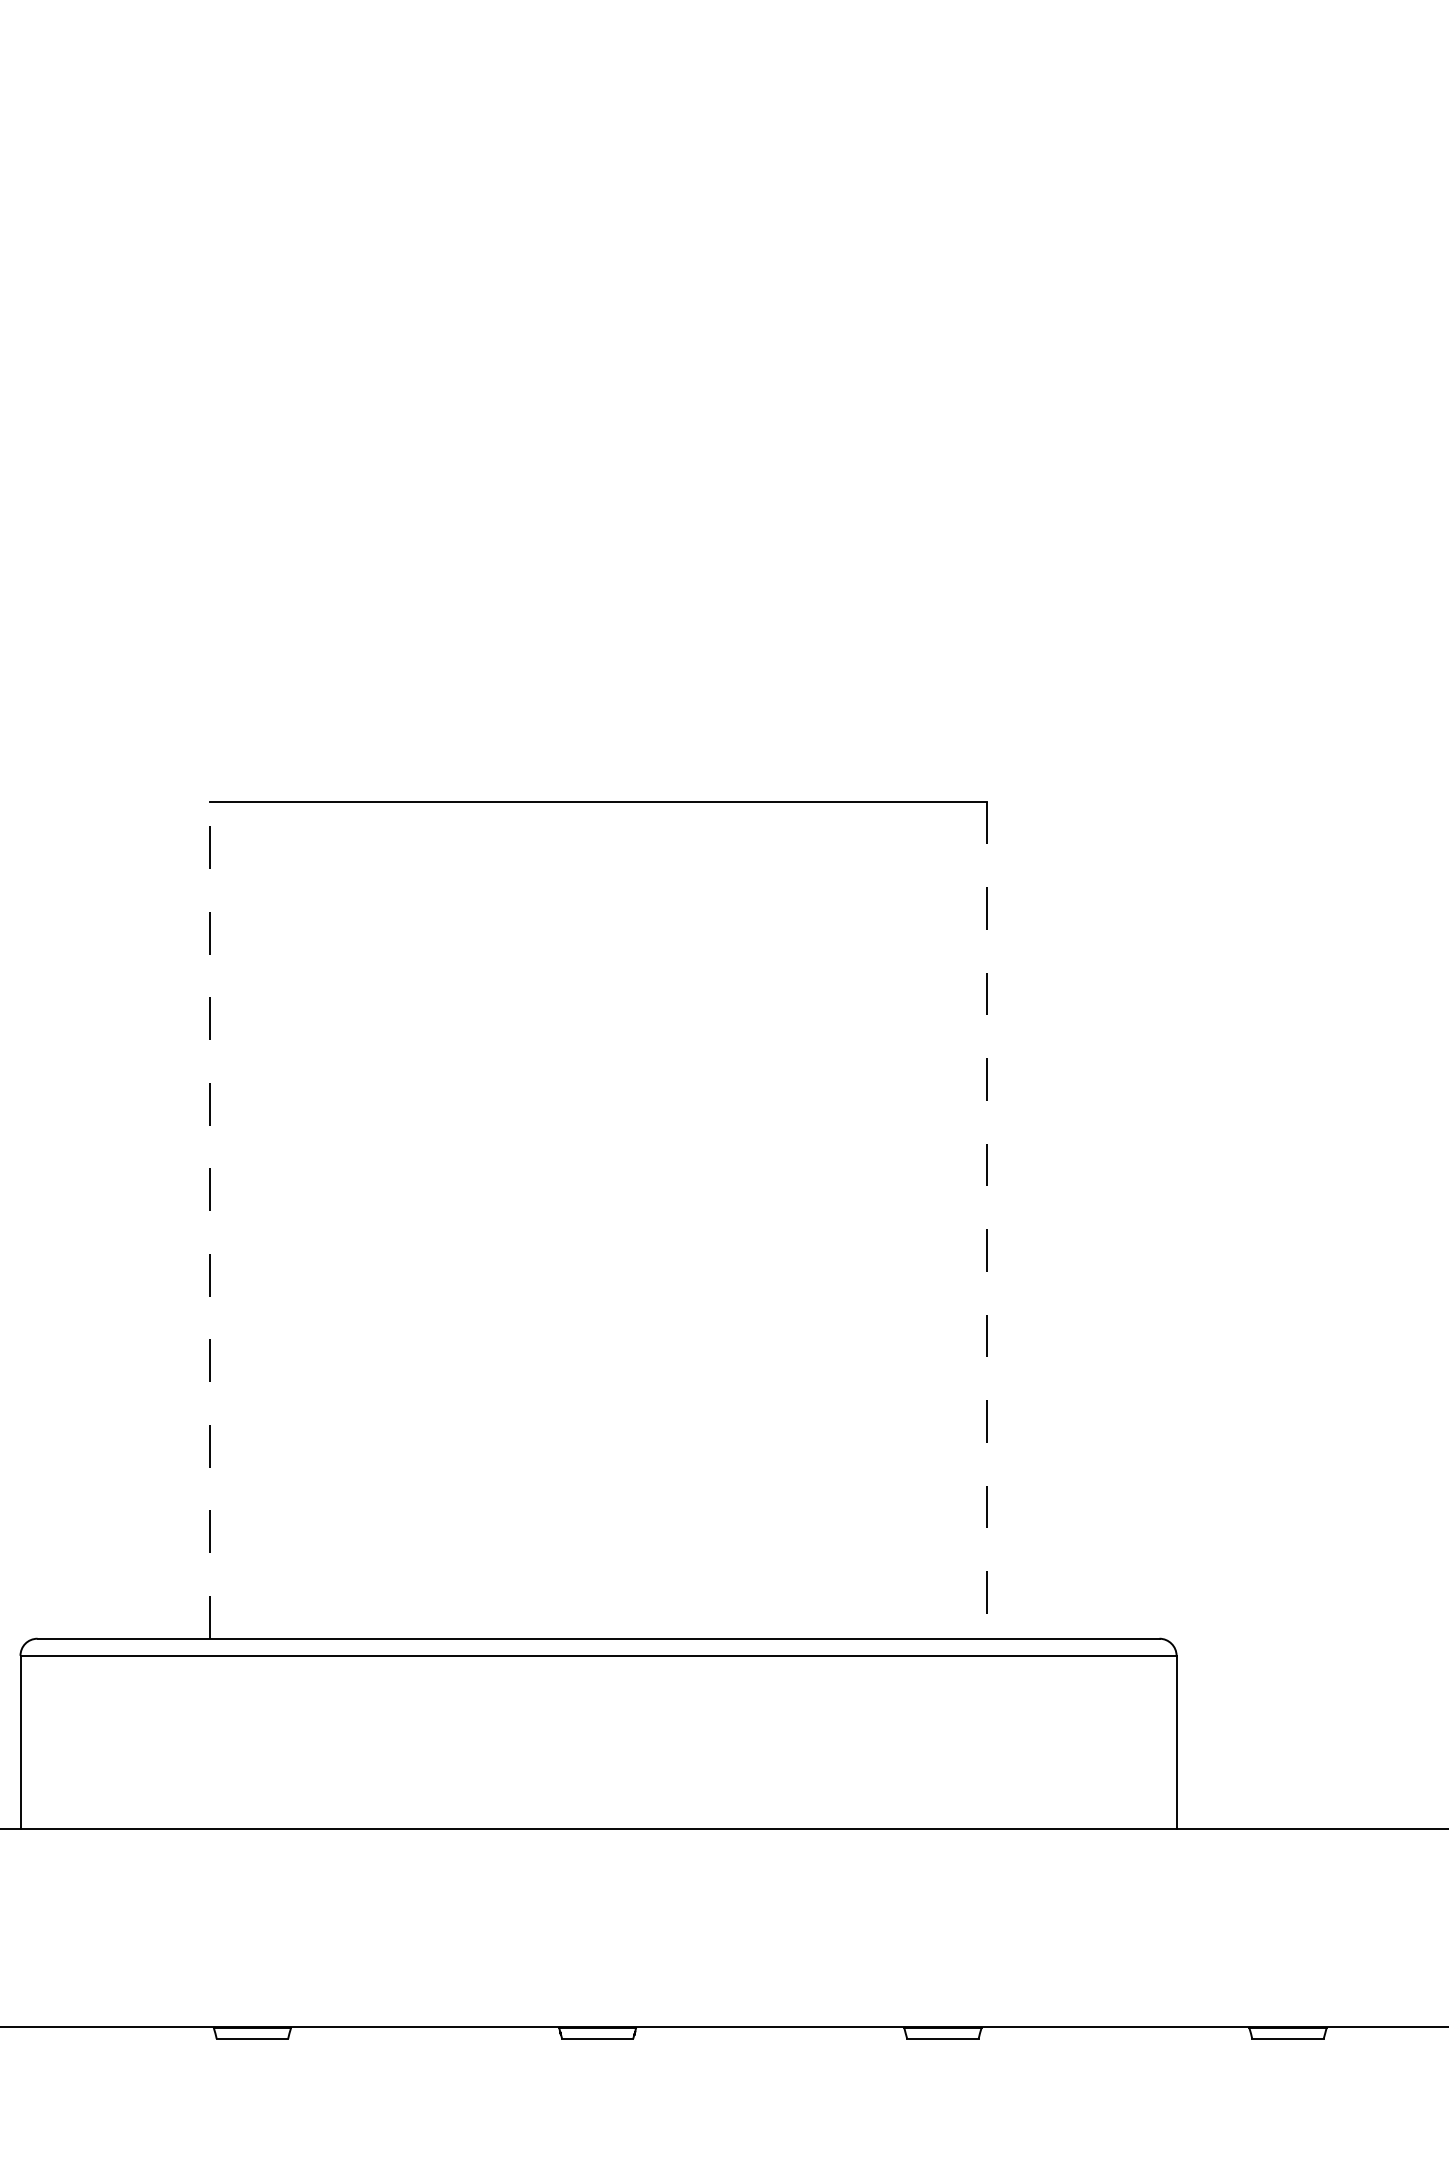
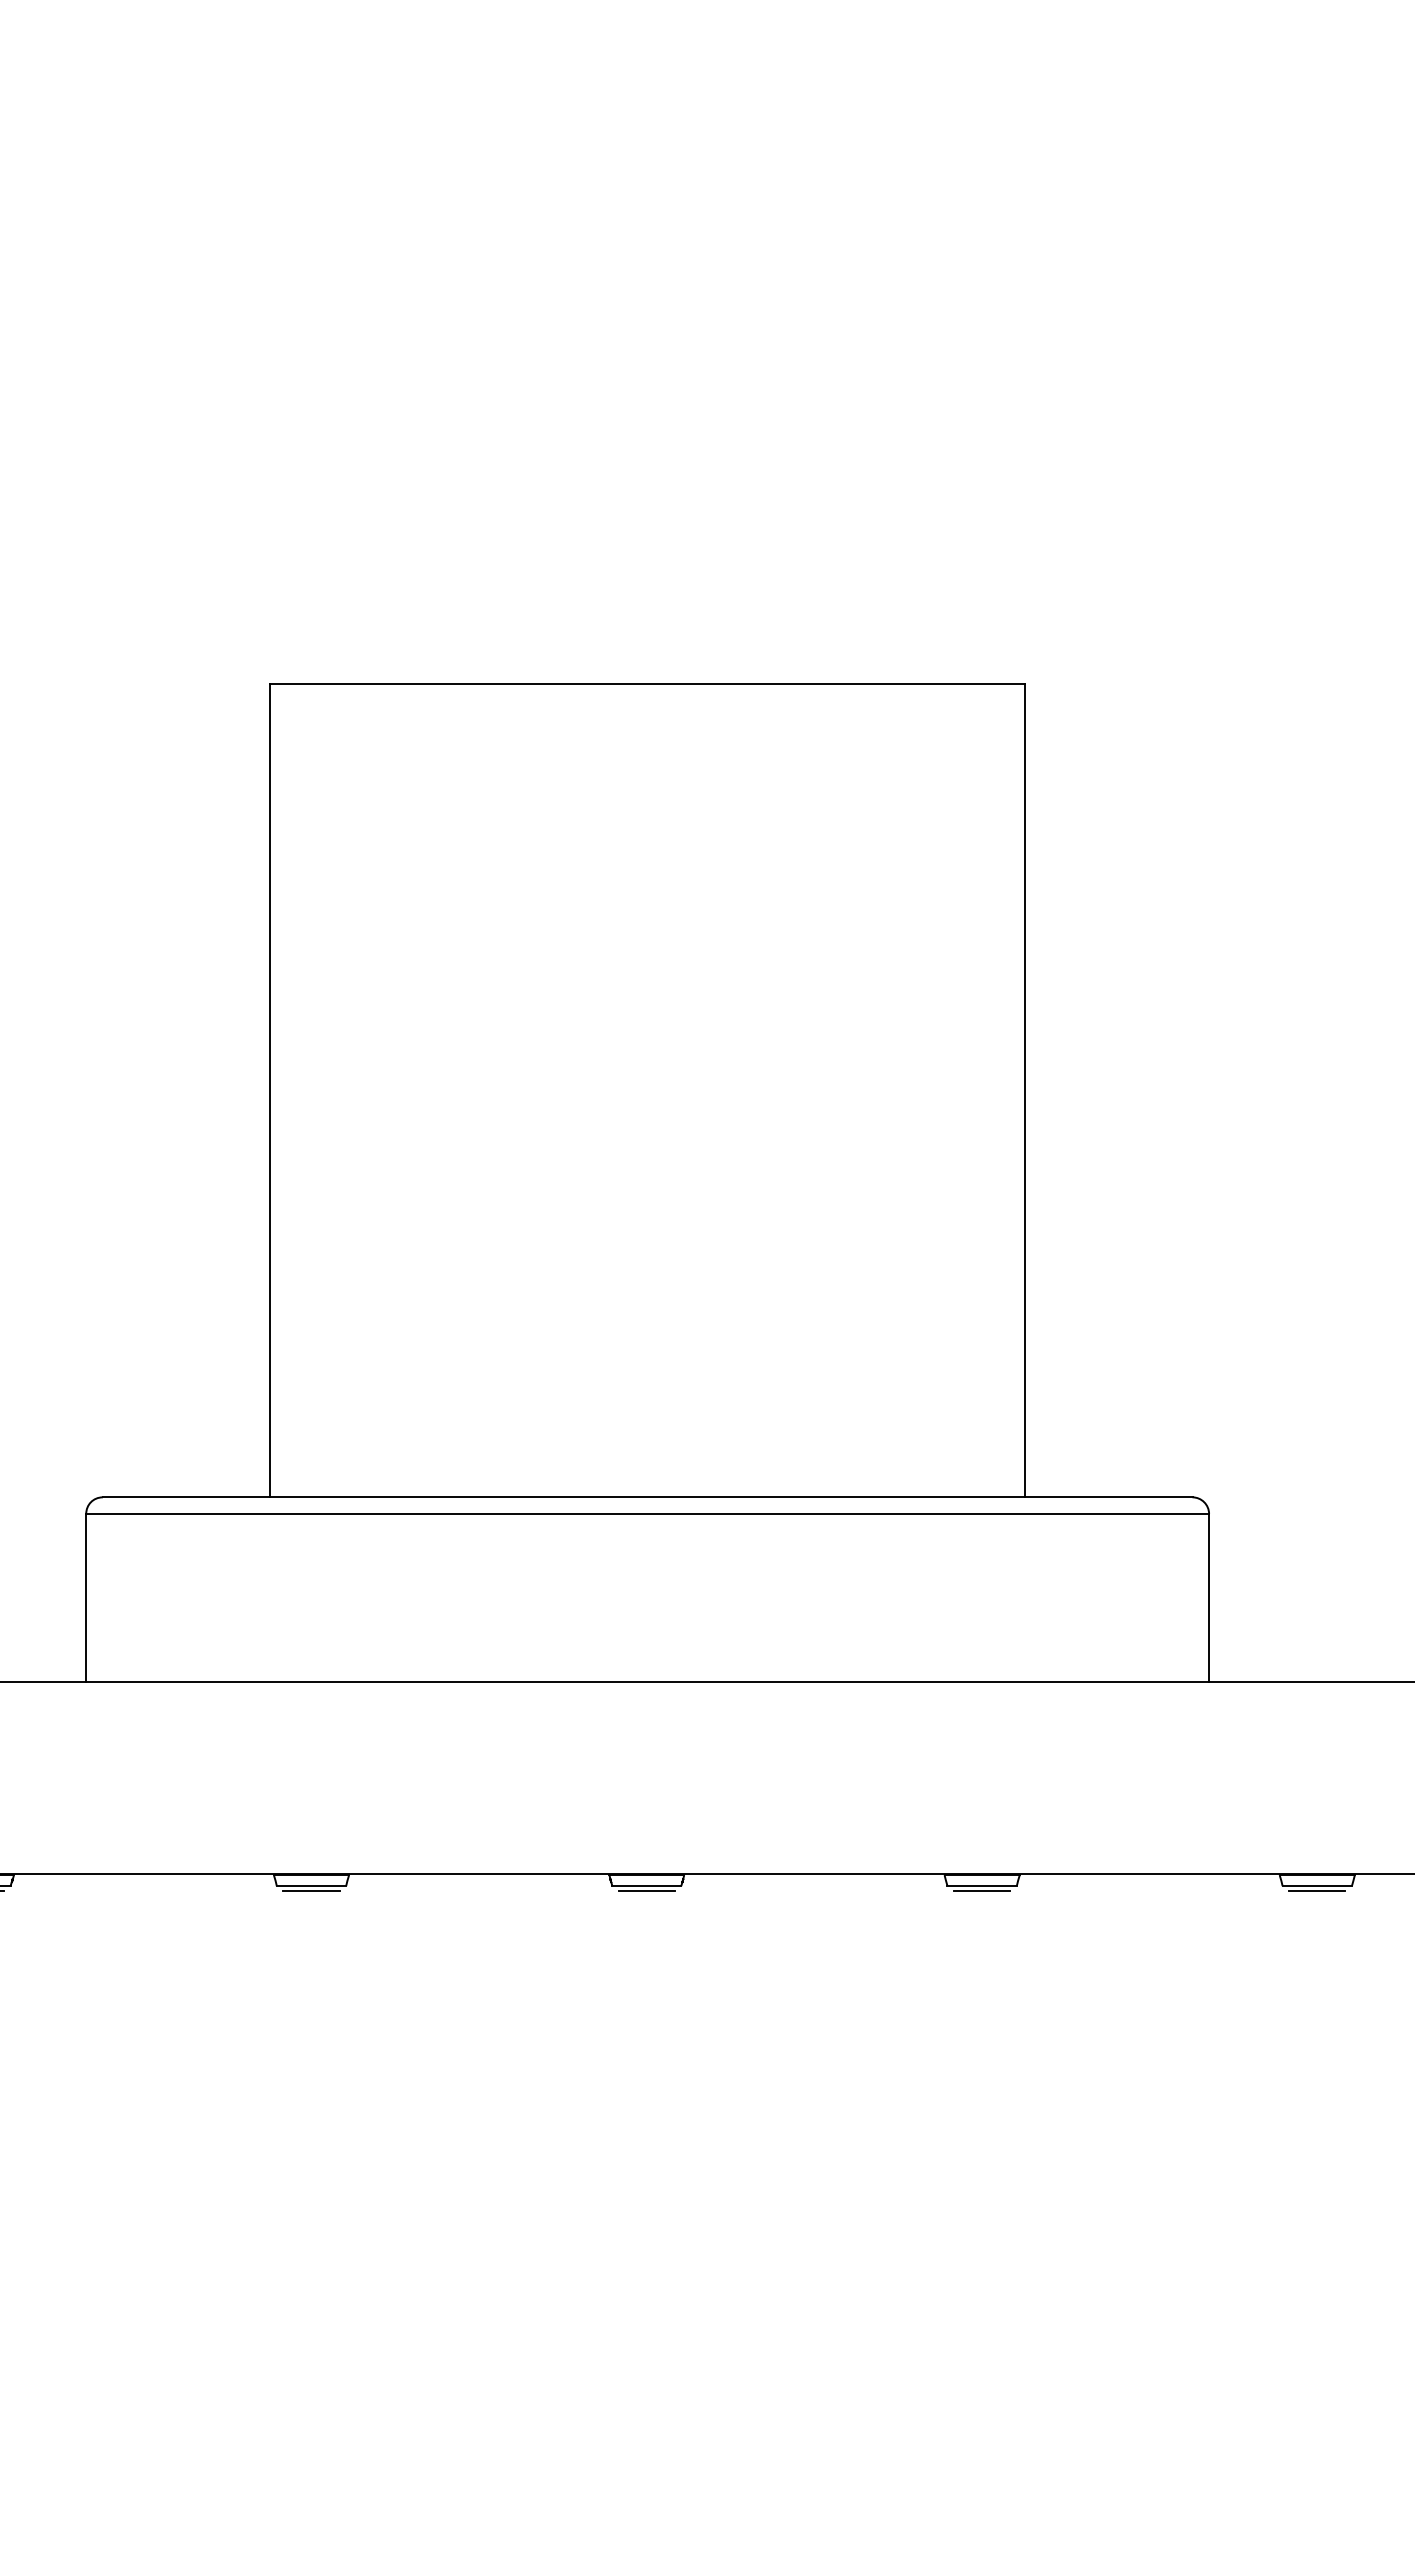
line: (210, 1219) -> (270, 1090), dashed -> solid
line: (986, 1219) -> (1024, 1090), dashed -> solid
line: (252, 2044) -> (311, 1891), added
line: (597, 2044) -> (646, 1891), added
line: (943, 2044) -> (982, 1891), added
line: (1288, 2044) -> (1317, 1891), added

